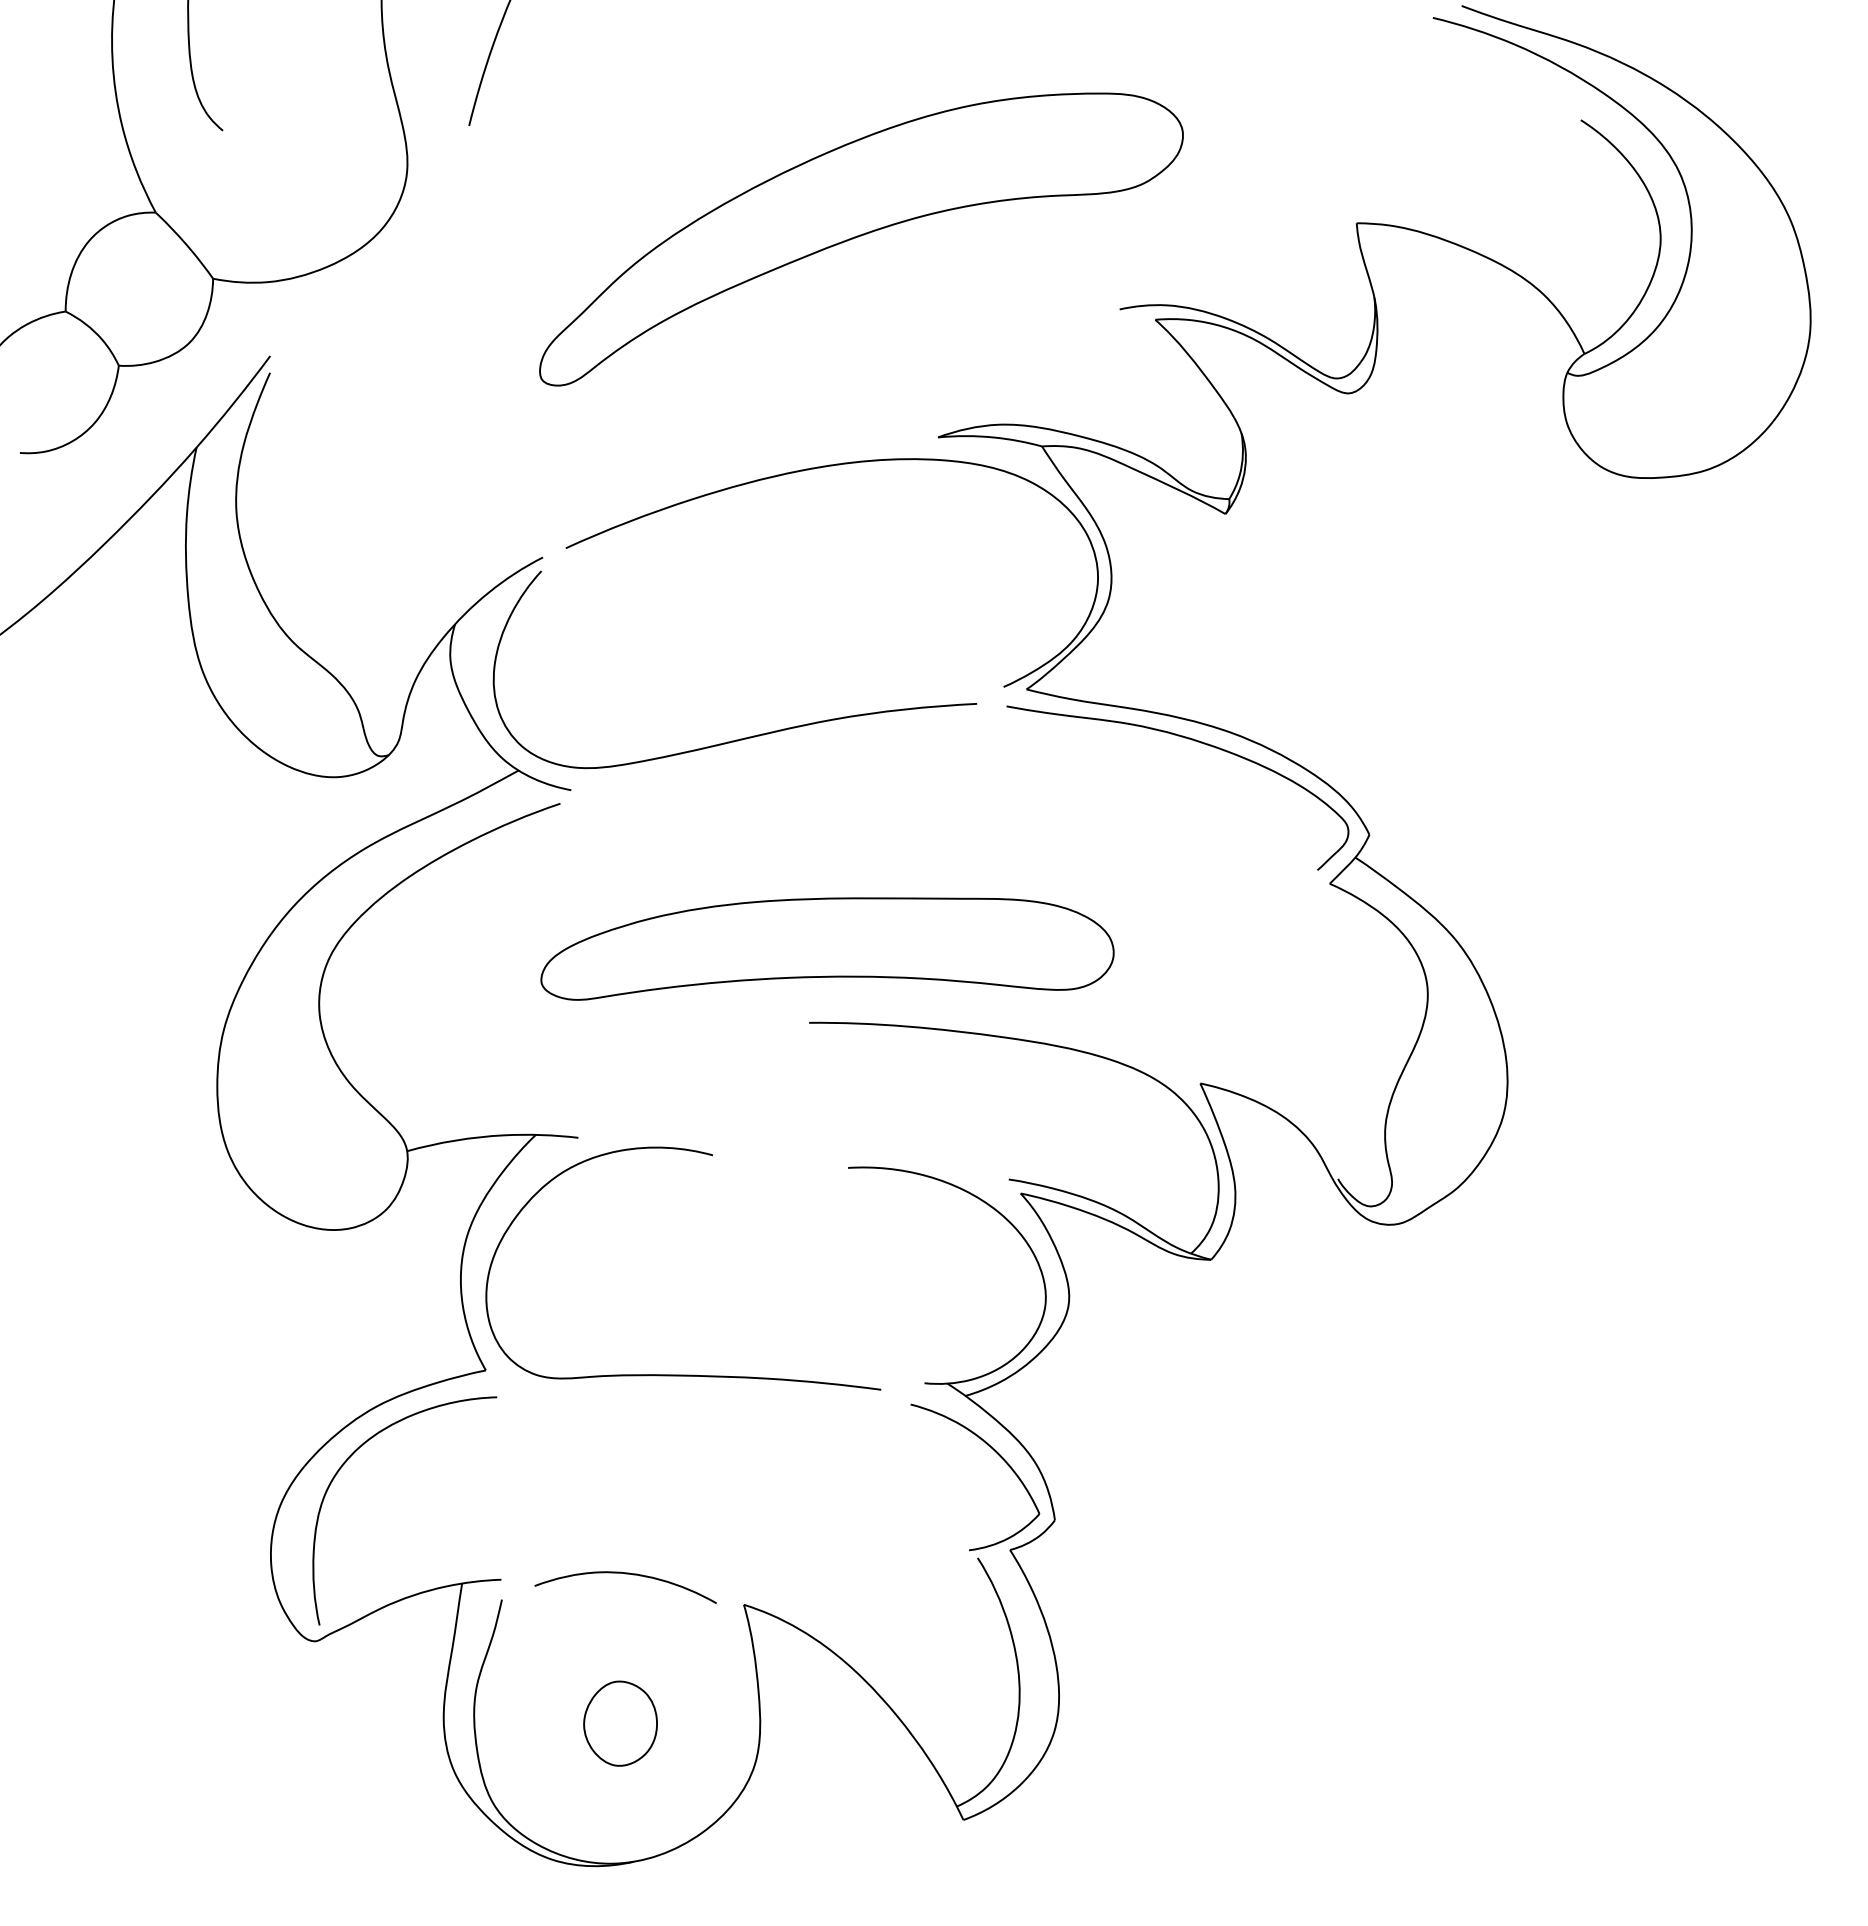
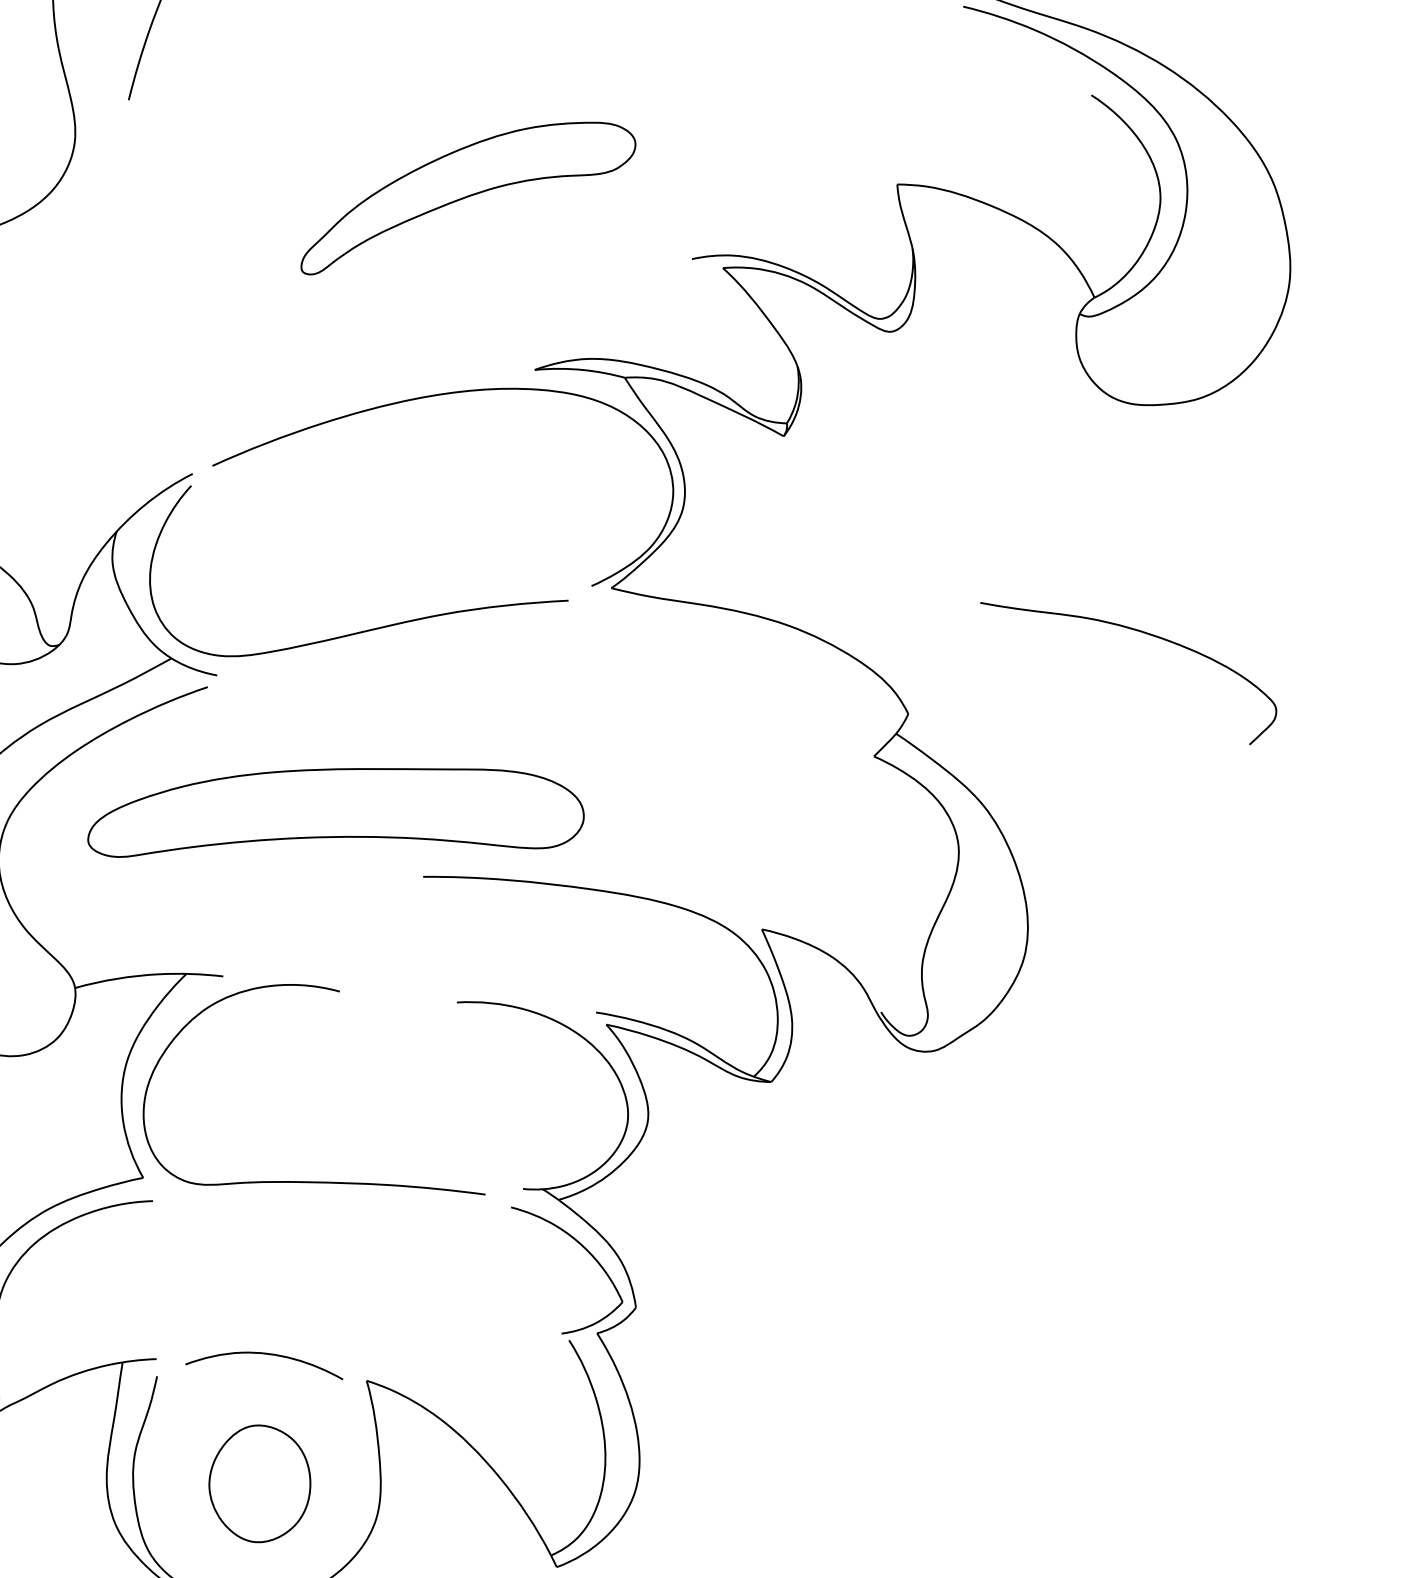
part: (861, 239) -> (468, 198), size x0.6
curve: (1191, 740) -> (1140, 632), moved
part: (827, 948) -> (336, 812), moved
part: (620, 1723) -> (259, 1483), size x1.6

